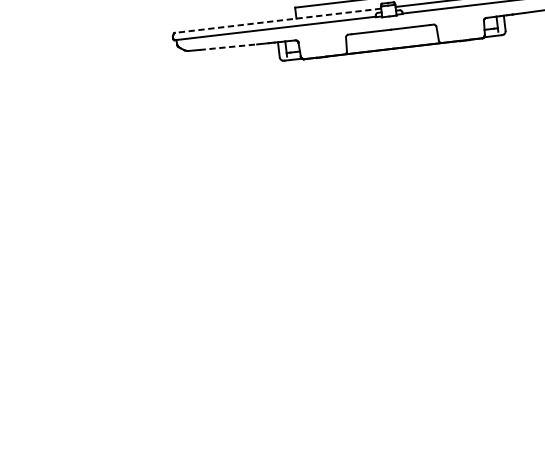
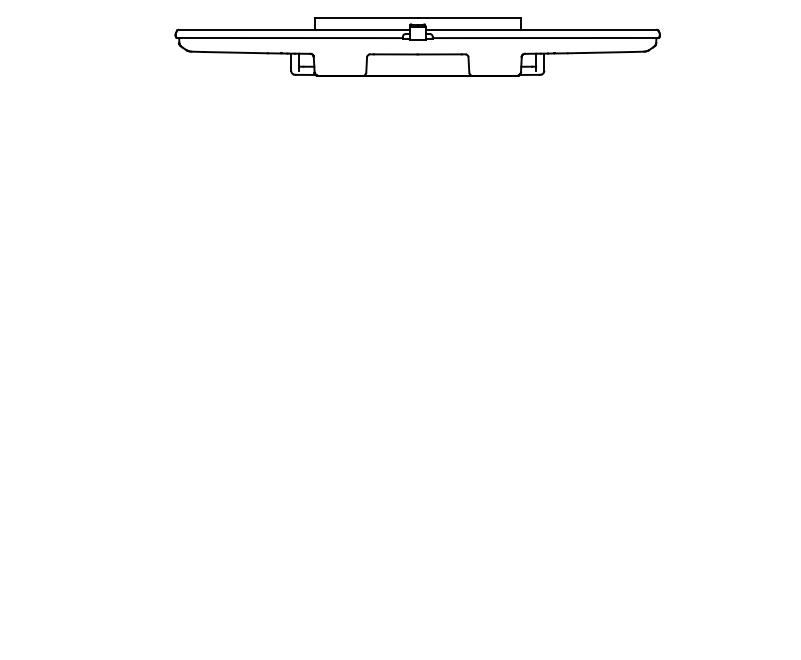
line: (278, 20) -> (294, 29), dashed -> solid
line: (229, 46) -> (236, 52), dashed -> solid

